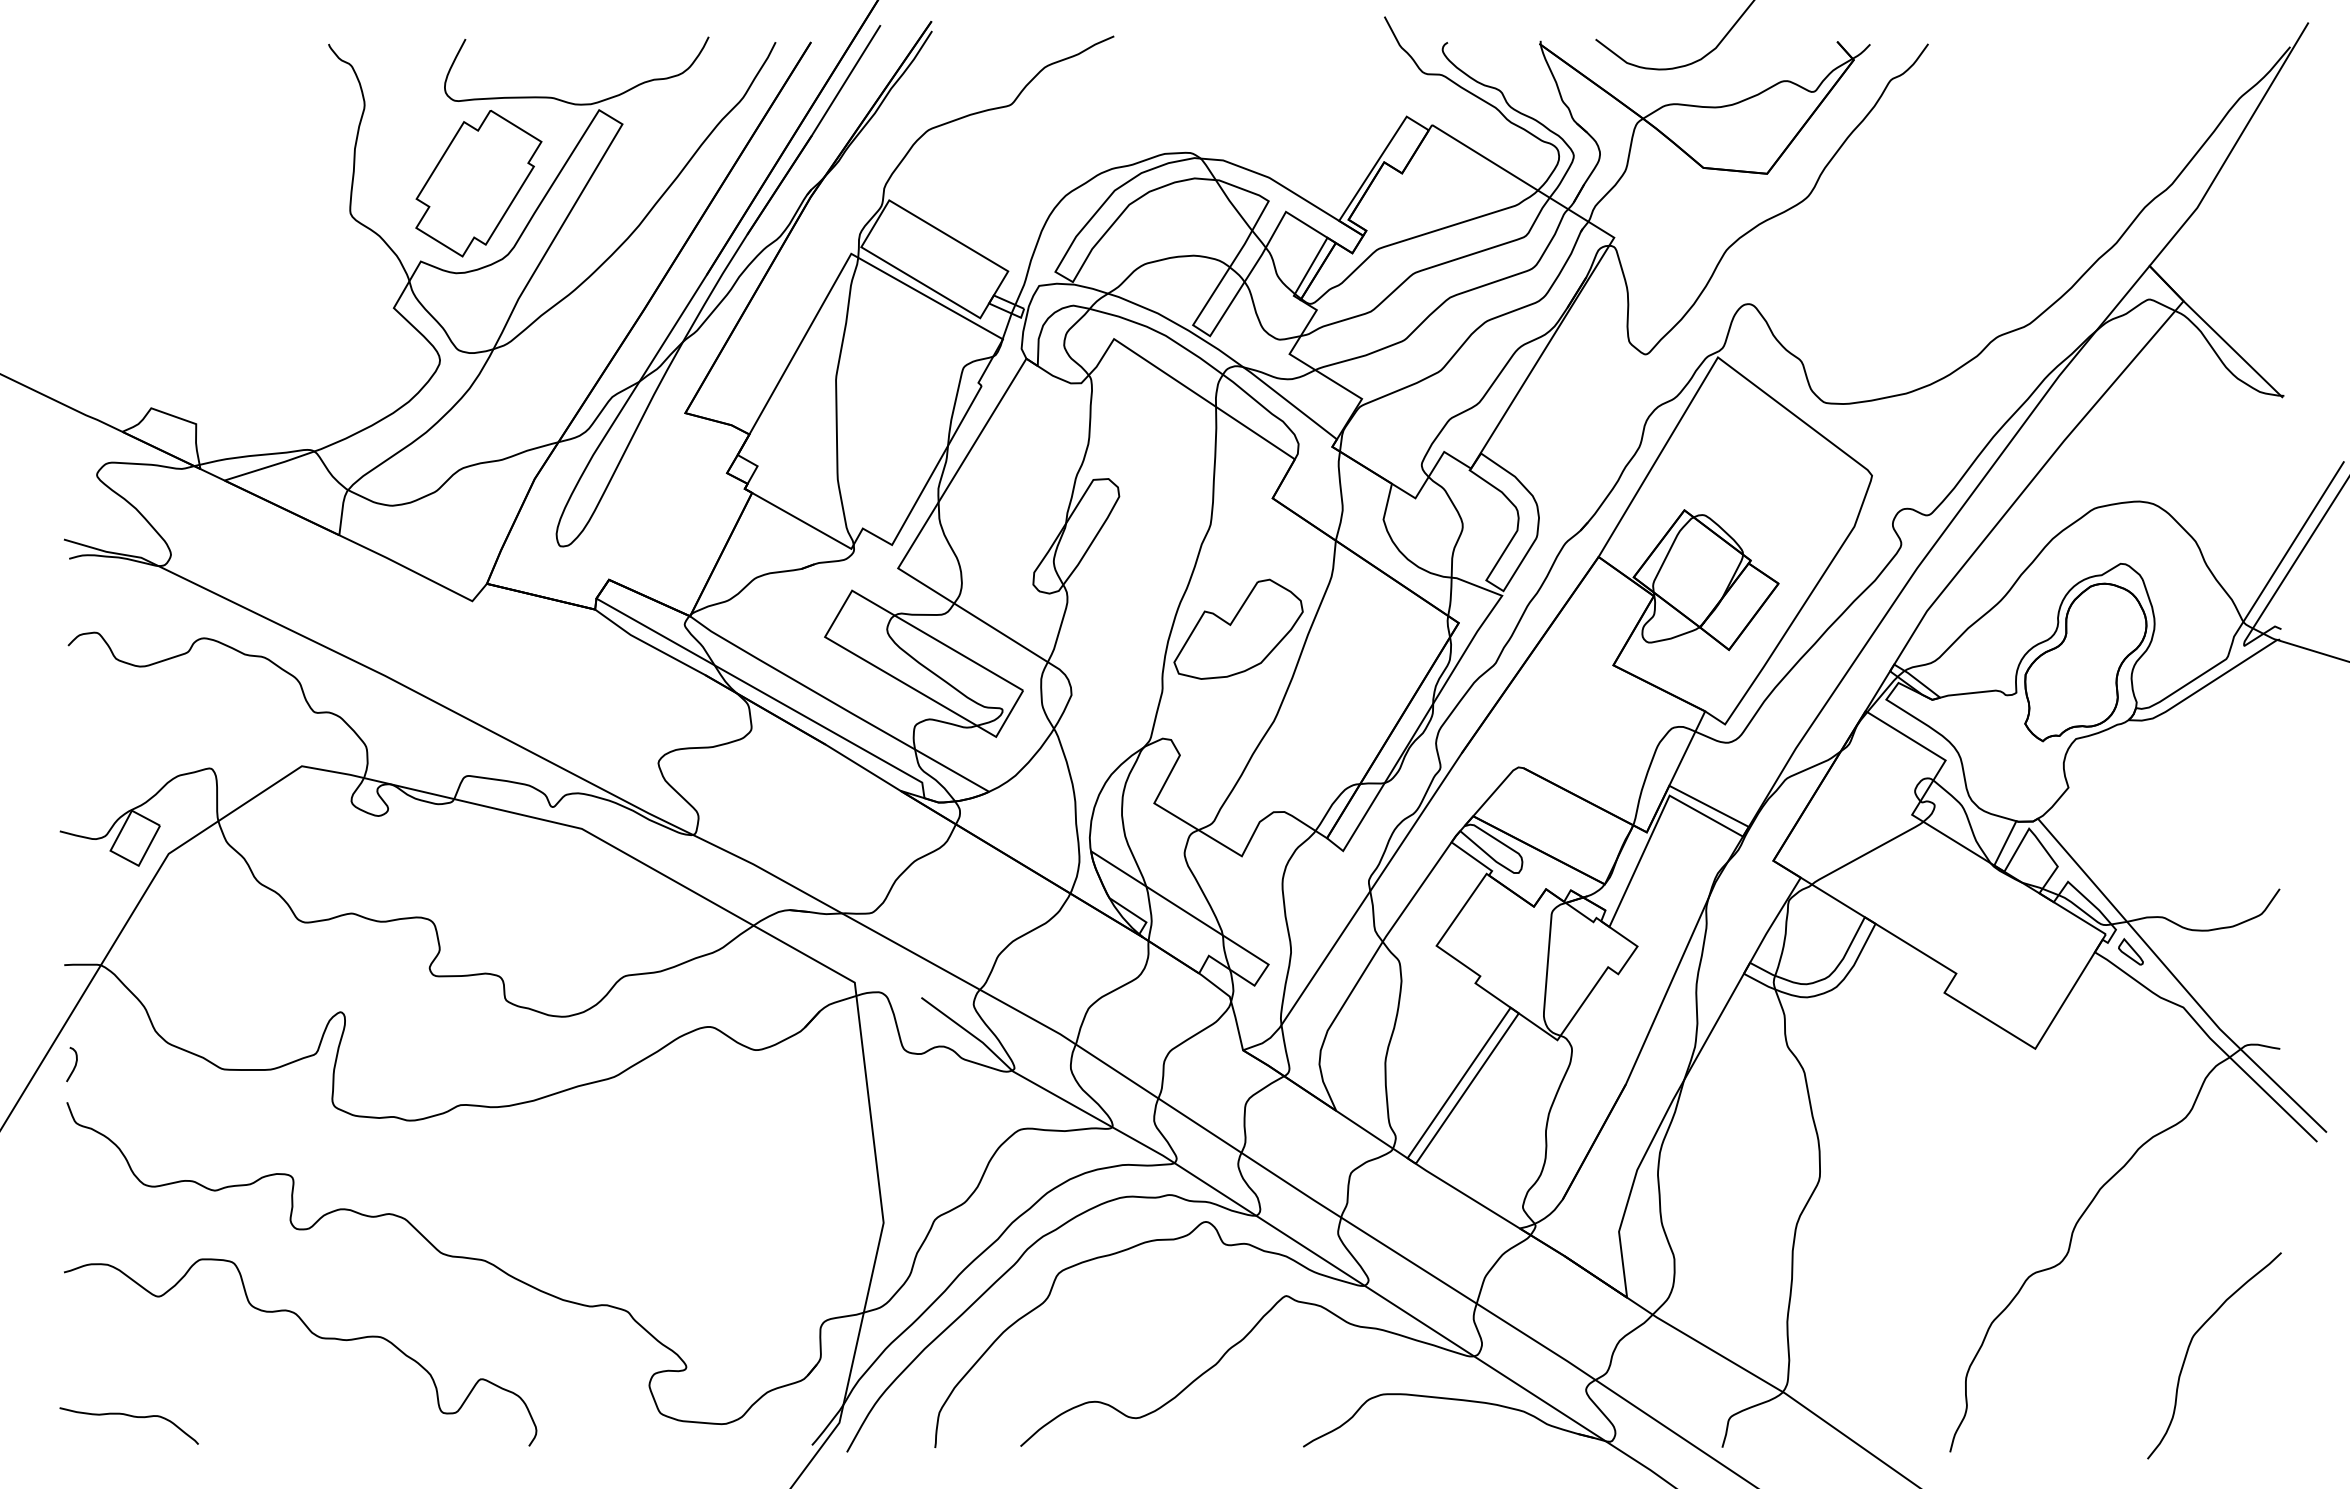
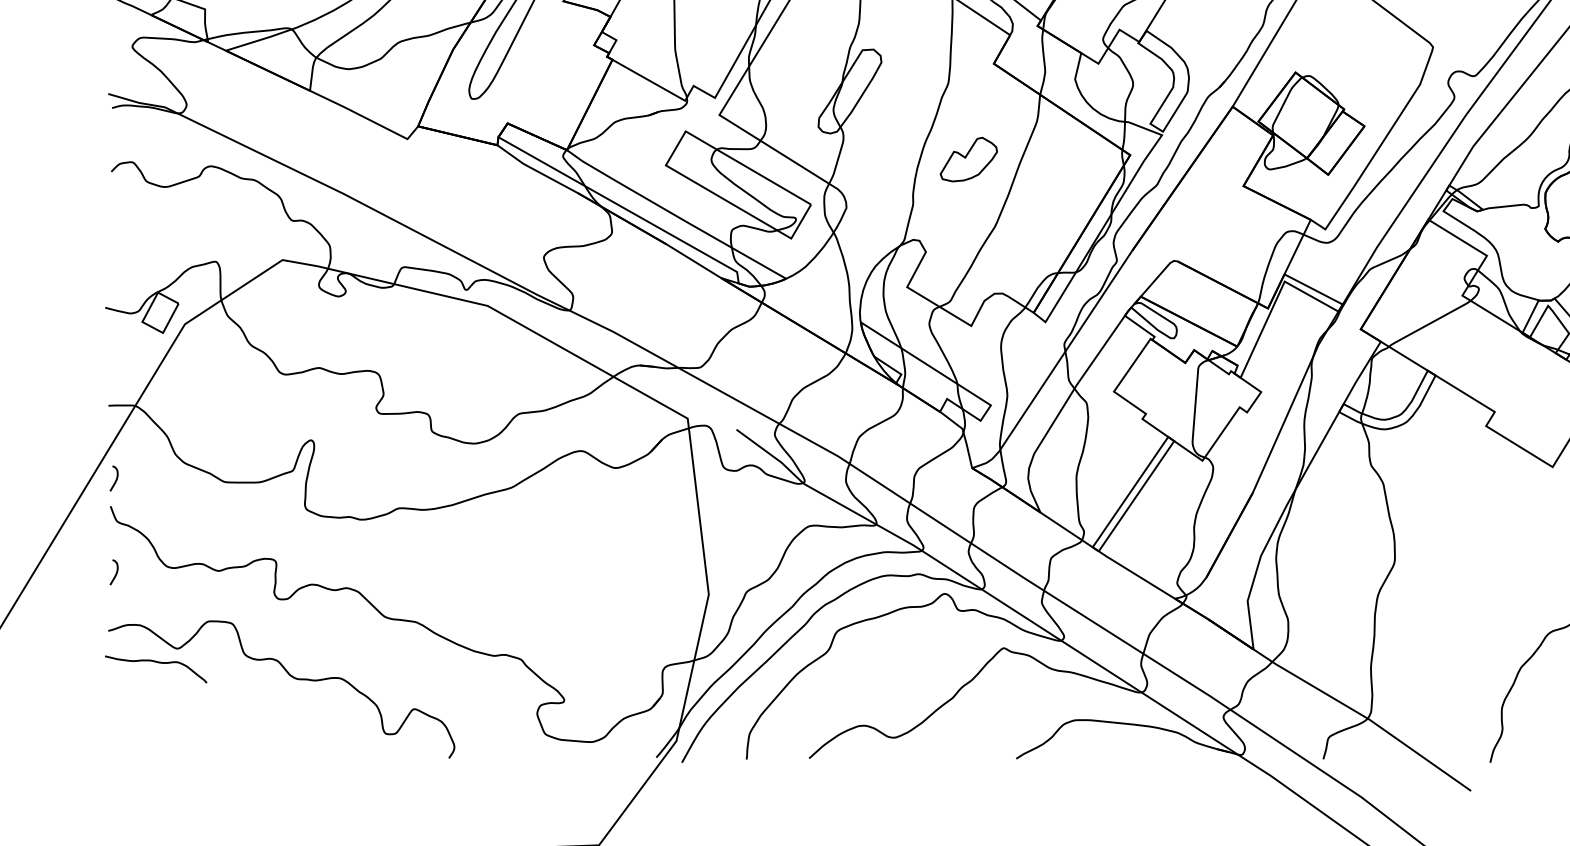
part: (1238, 628) -> (968, 159), size x0.6
curve: (74, 1193) -> (115, 573), added
curve: (132, 1417) -> (158, 663), moved

